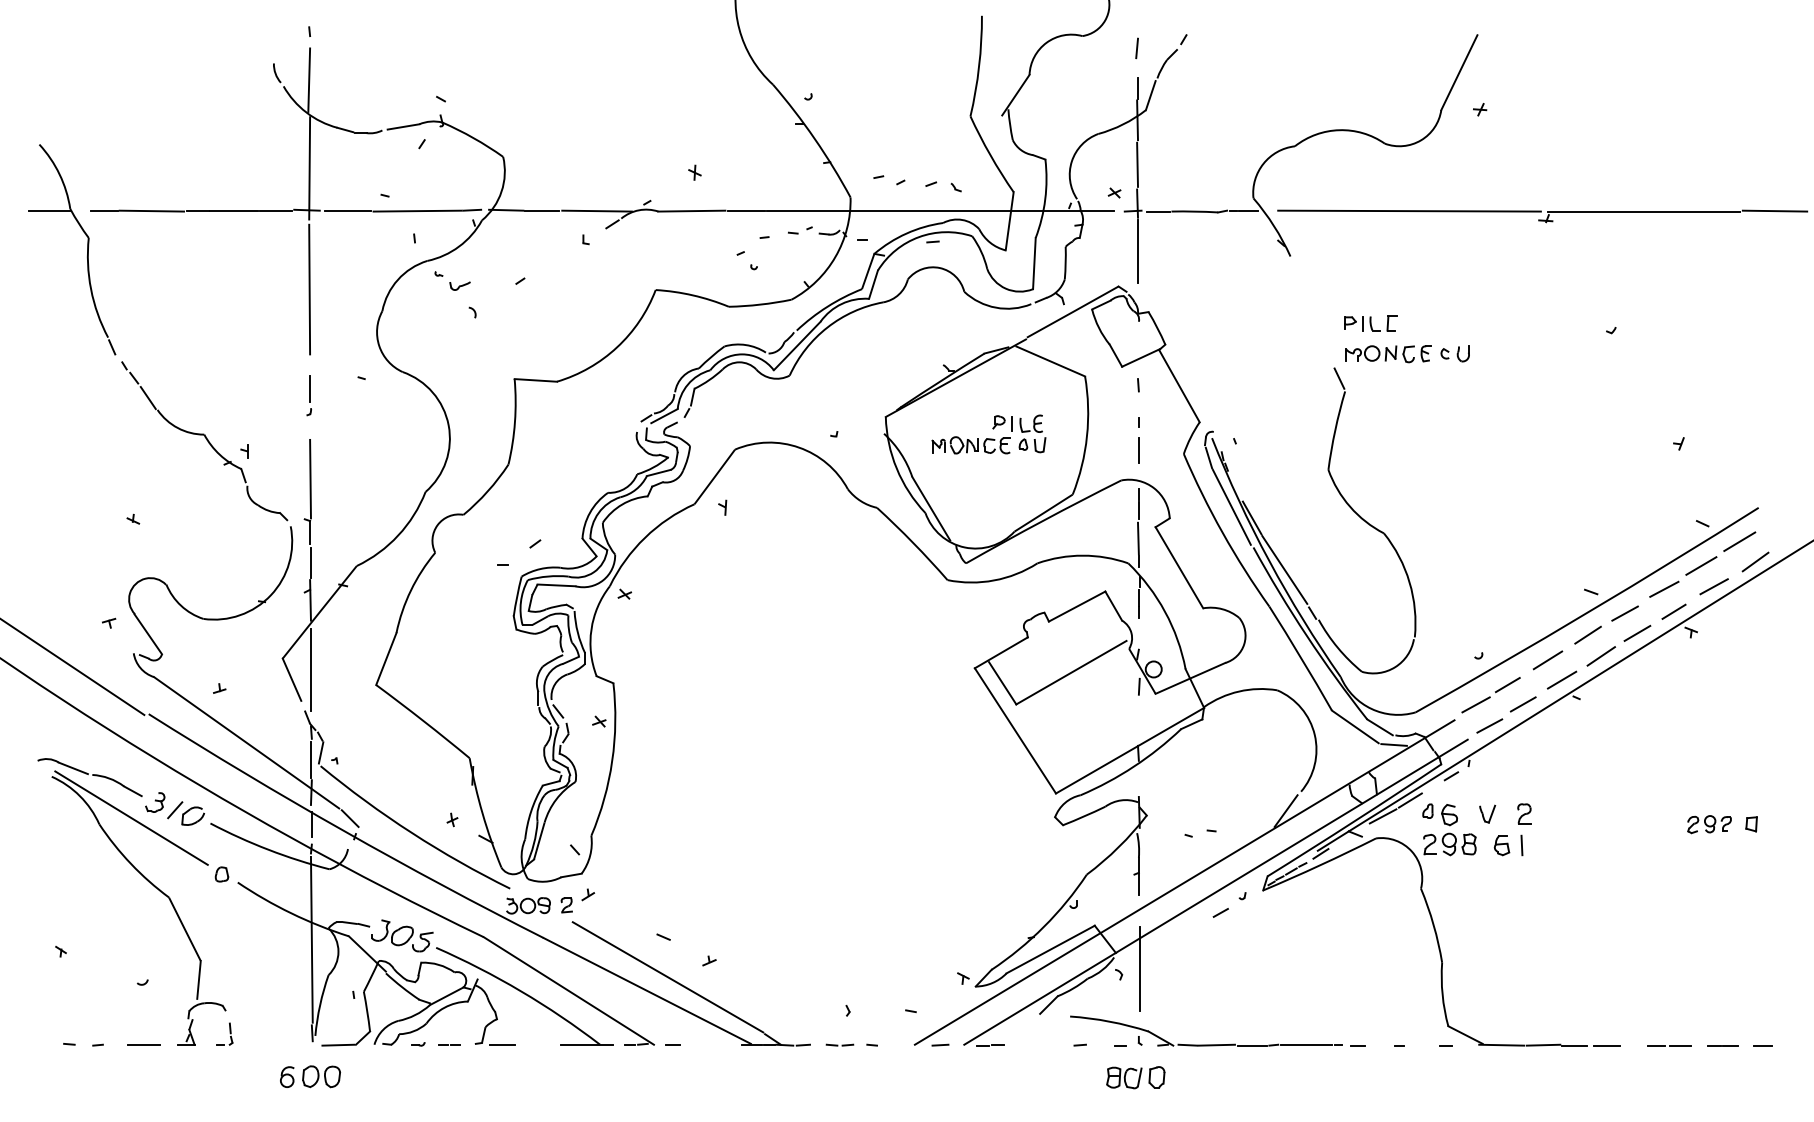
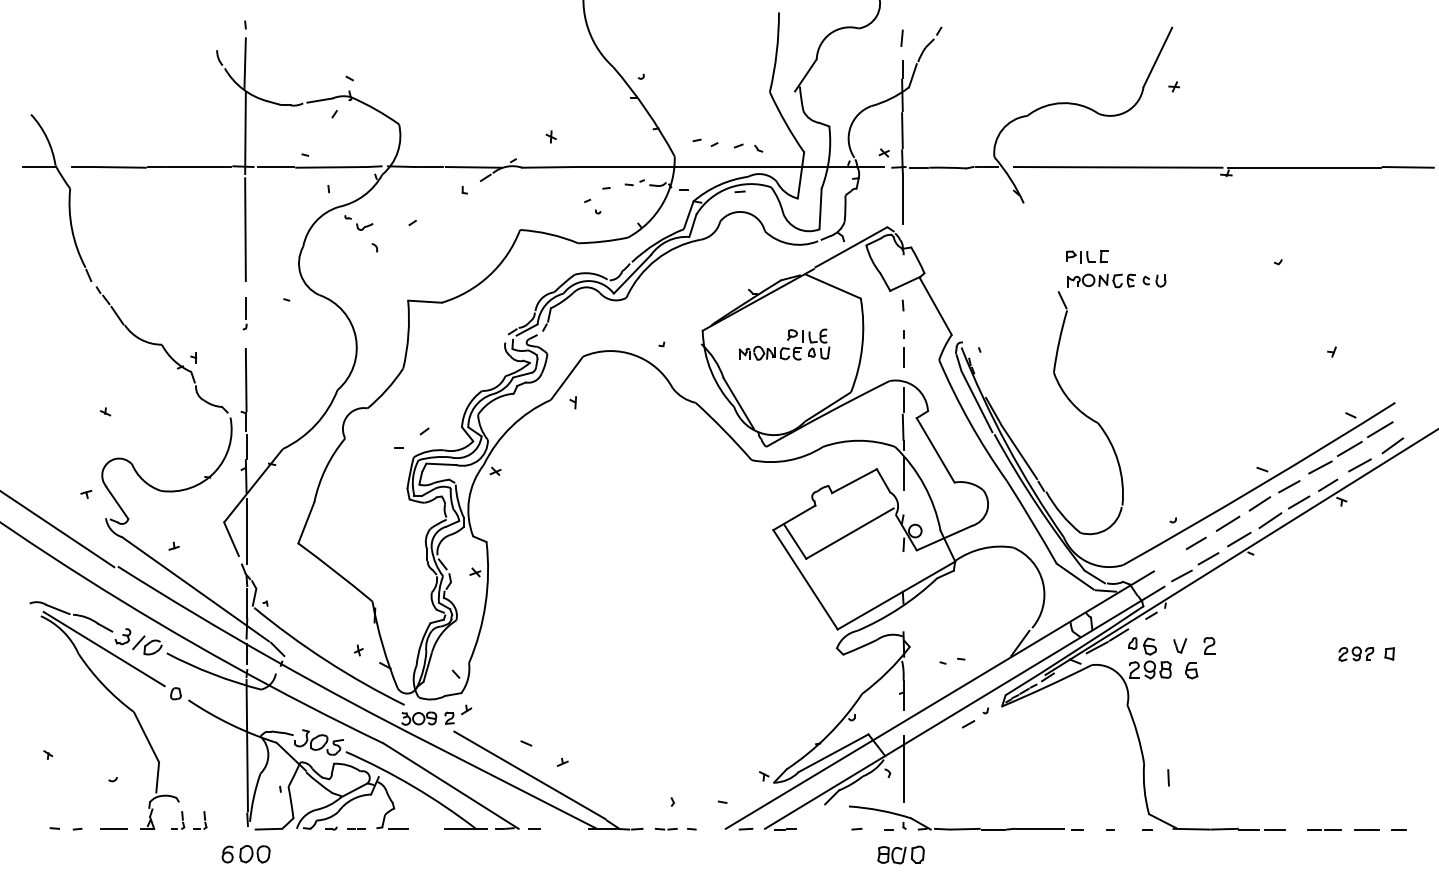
line: (1475, 704) -> (1170, 558), removed
line: (1521, 845) -> (1168, 777), moved
part: (252, 1033) -> (200, 819), added

